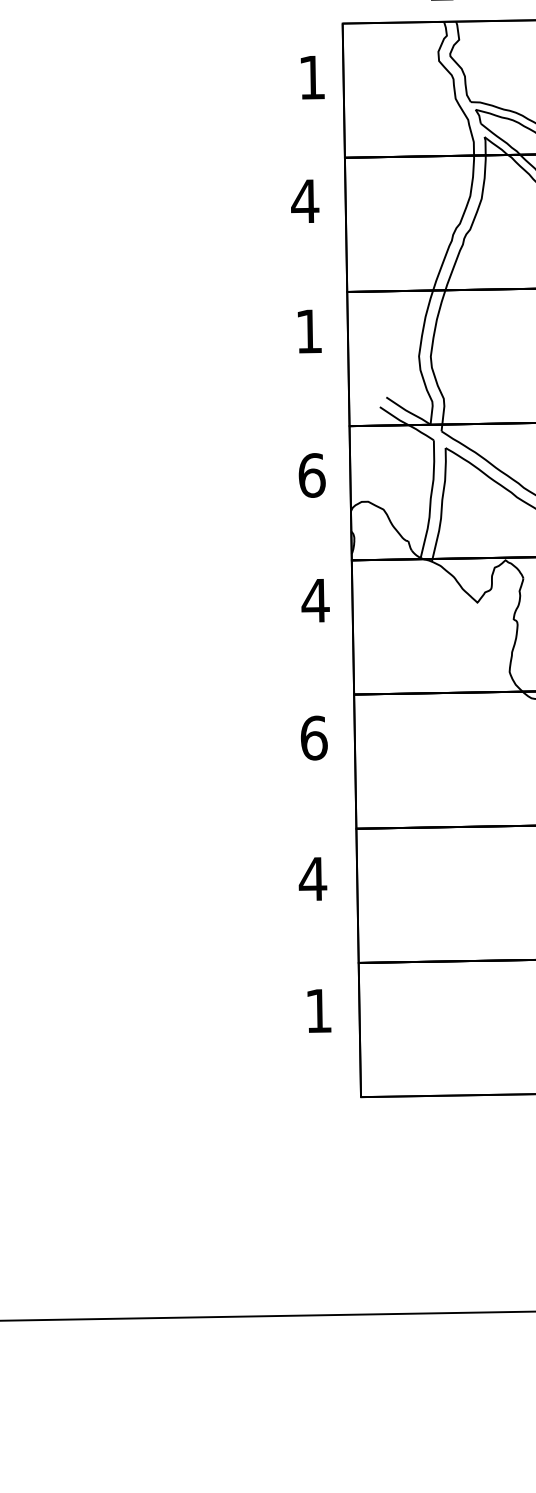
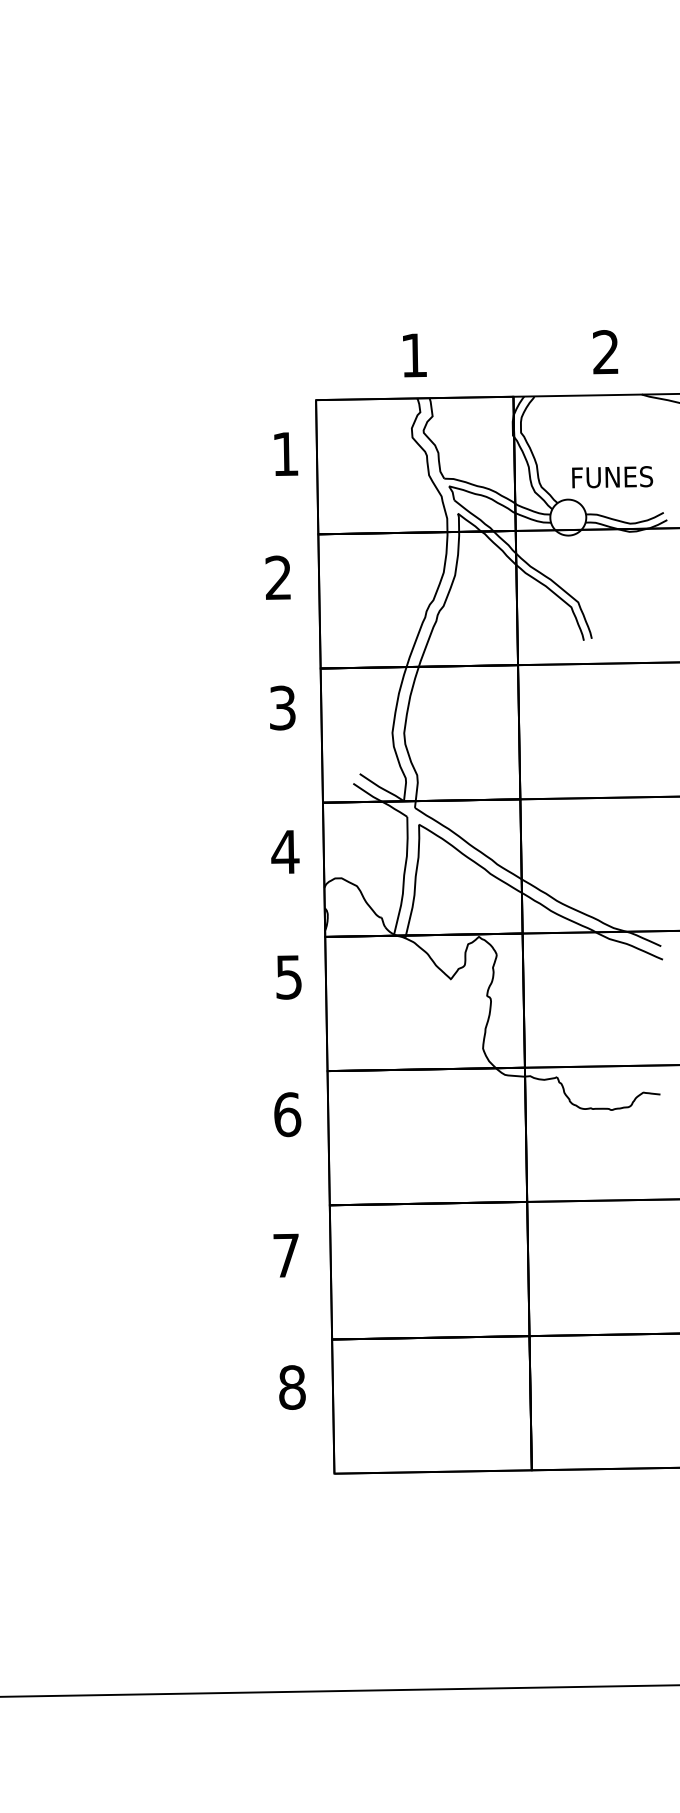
text: (305, 200) -> (278, 577), 4 -> 2
text: (309, 330) -> (282, 707), 1 -> 3
text: (312, 474) -> (285, 851), 6 -> 4
text: (315, 600) -> (288, 977), 4 -> 5
text: (313, 878) -> (286, 1255), 4 -> 7
text: (319, 1010) -> (292, 1387), 1 -> 8

